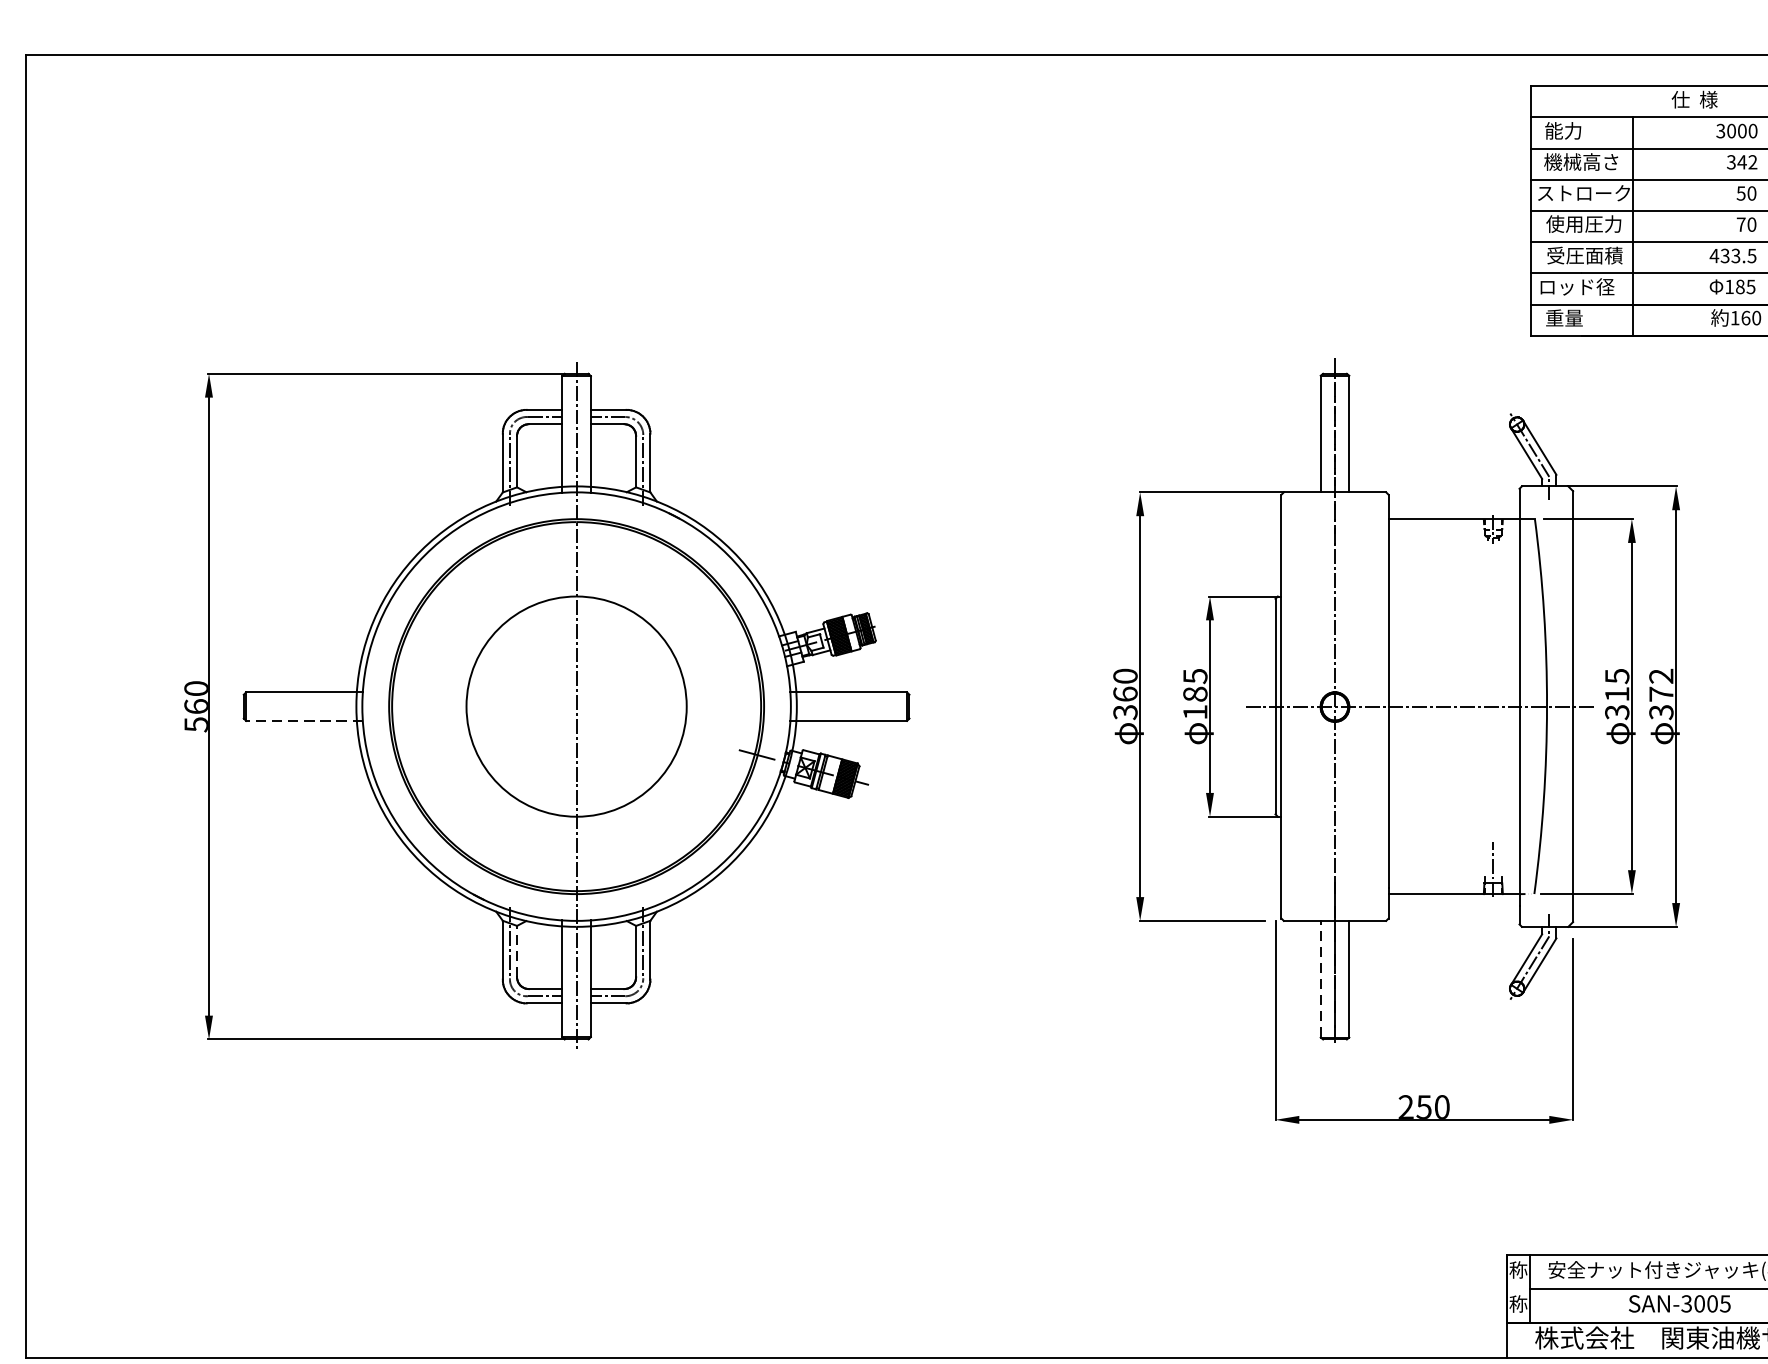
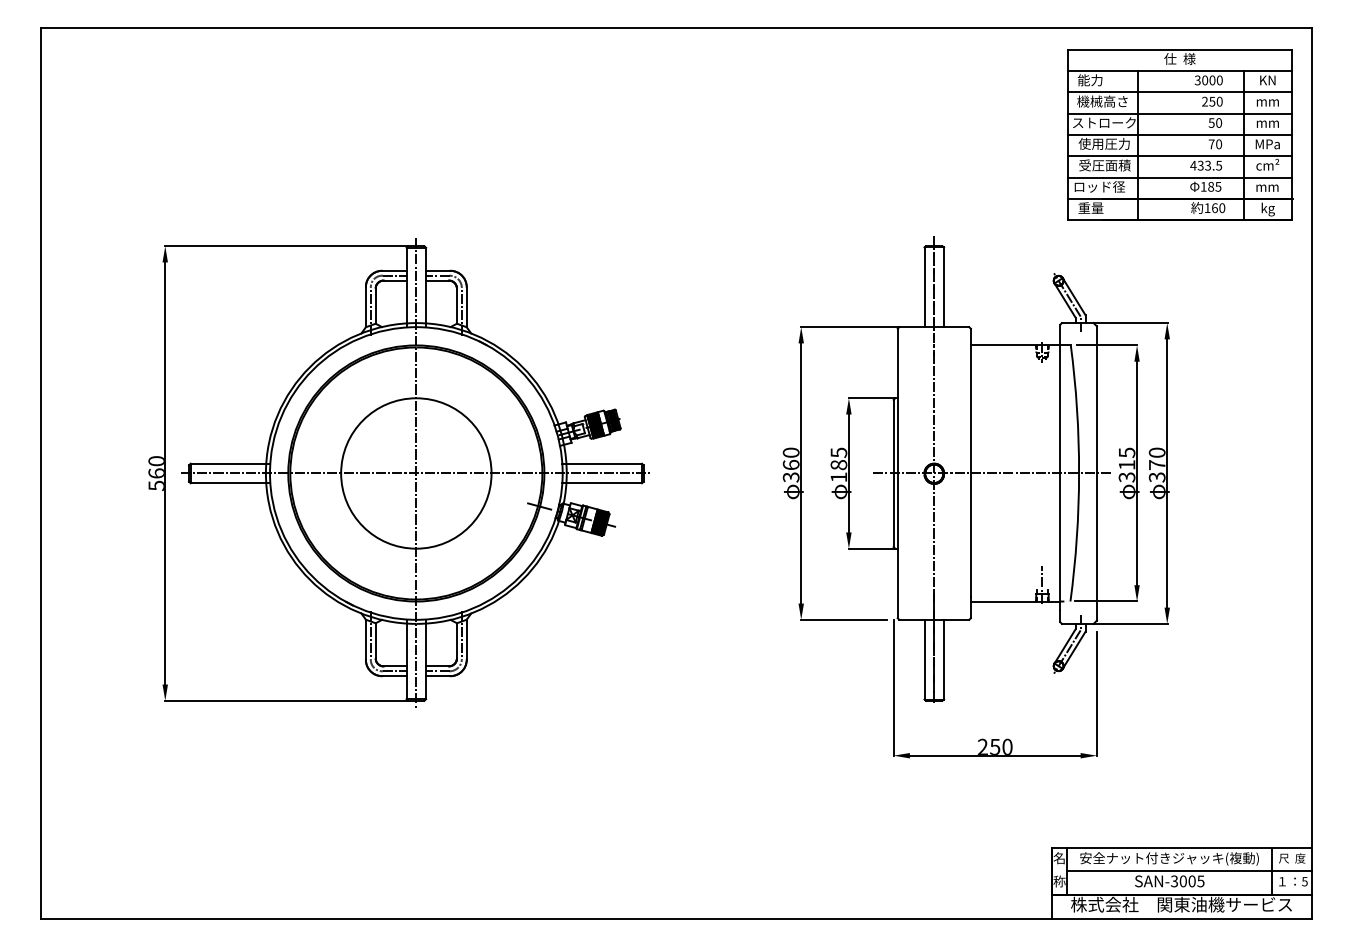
text: (1742, 161) -> (1212, 101), 342 -> 250
text: (1661, 675) -> (1157, 452), 372 -> 370
line: (575, 706) -> (415, 473), added
line: (304, 721) -> (230, 483), dashed -> solid
line: (516, 951) -> (375, 640), dashed -> solid
line: (1320, 978) -> (924, 659), dashed -> solid
text: (1518, 1270) -> (1059, 858), 称 -> 名

